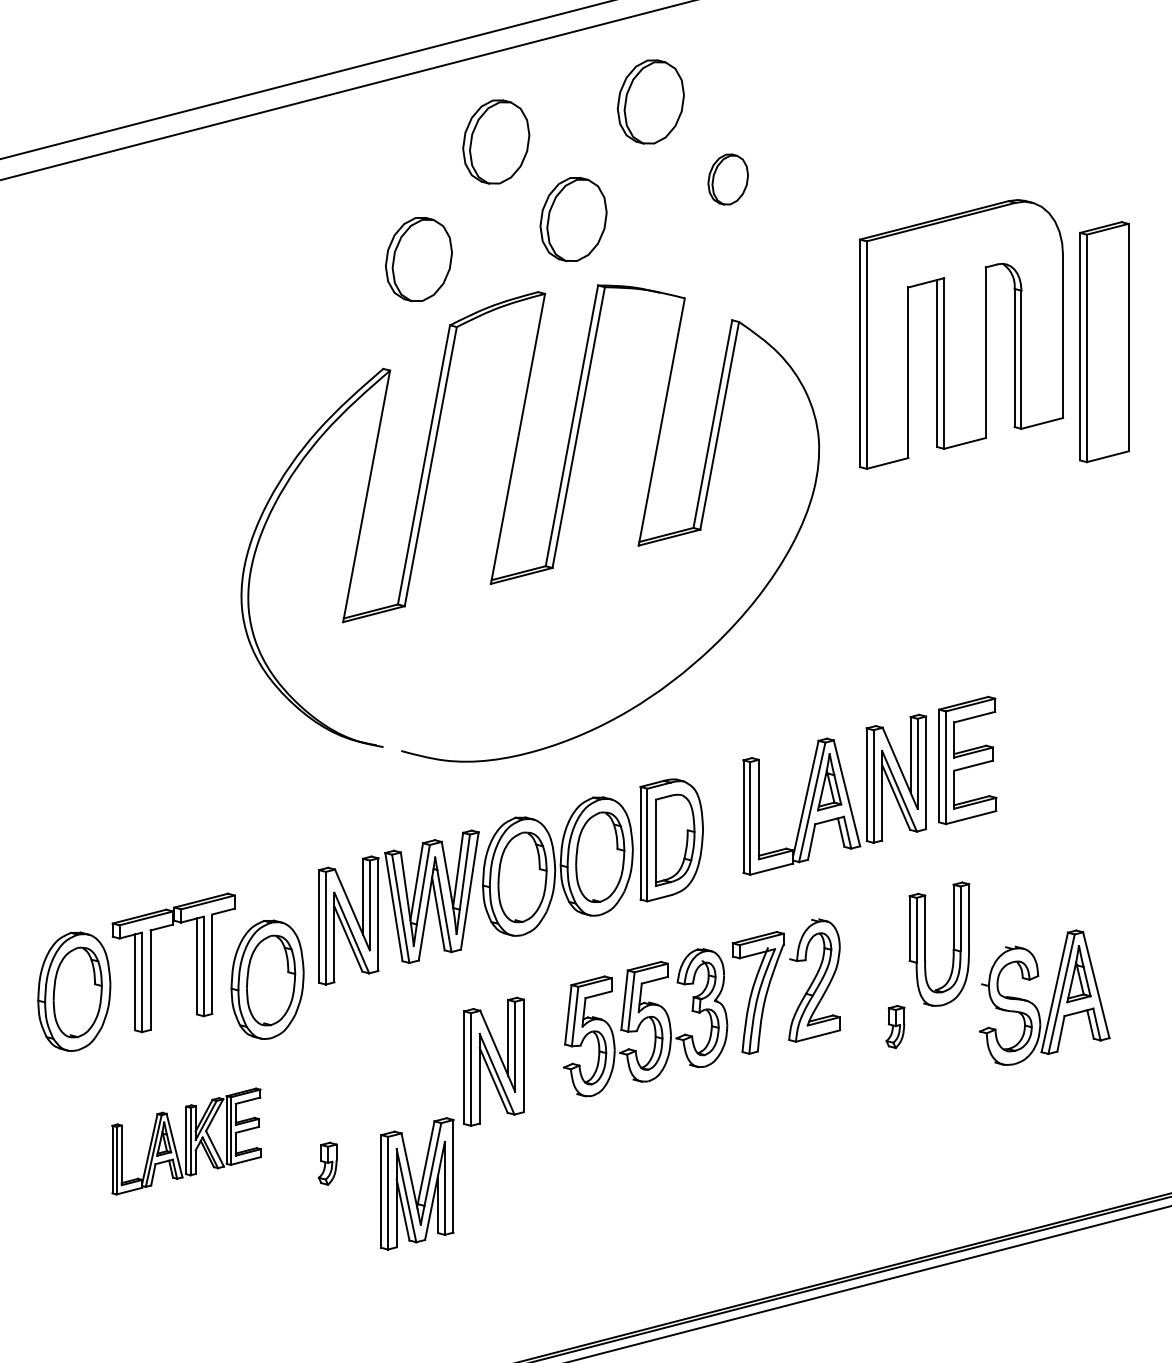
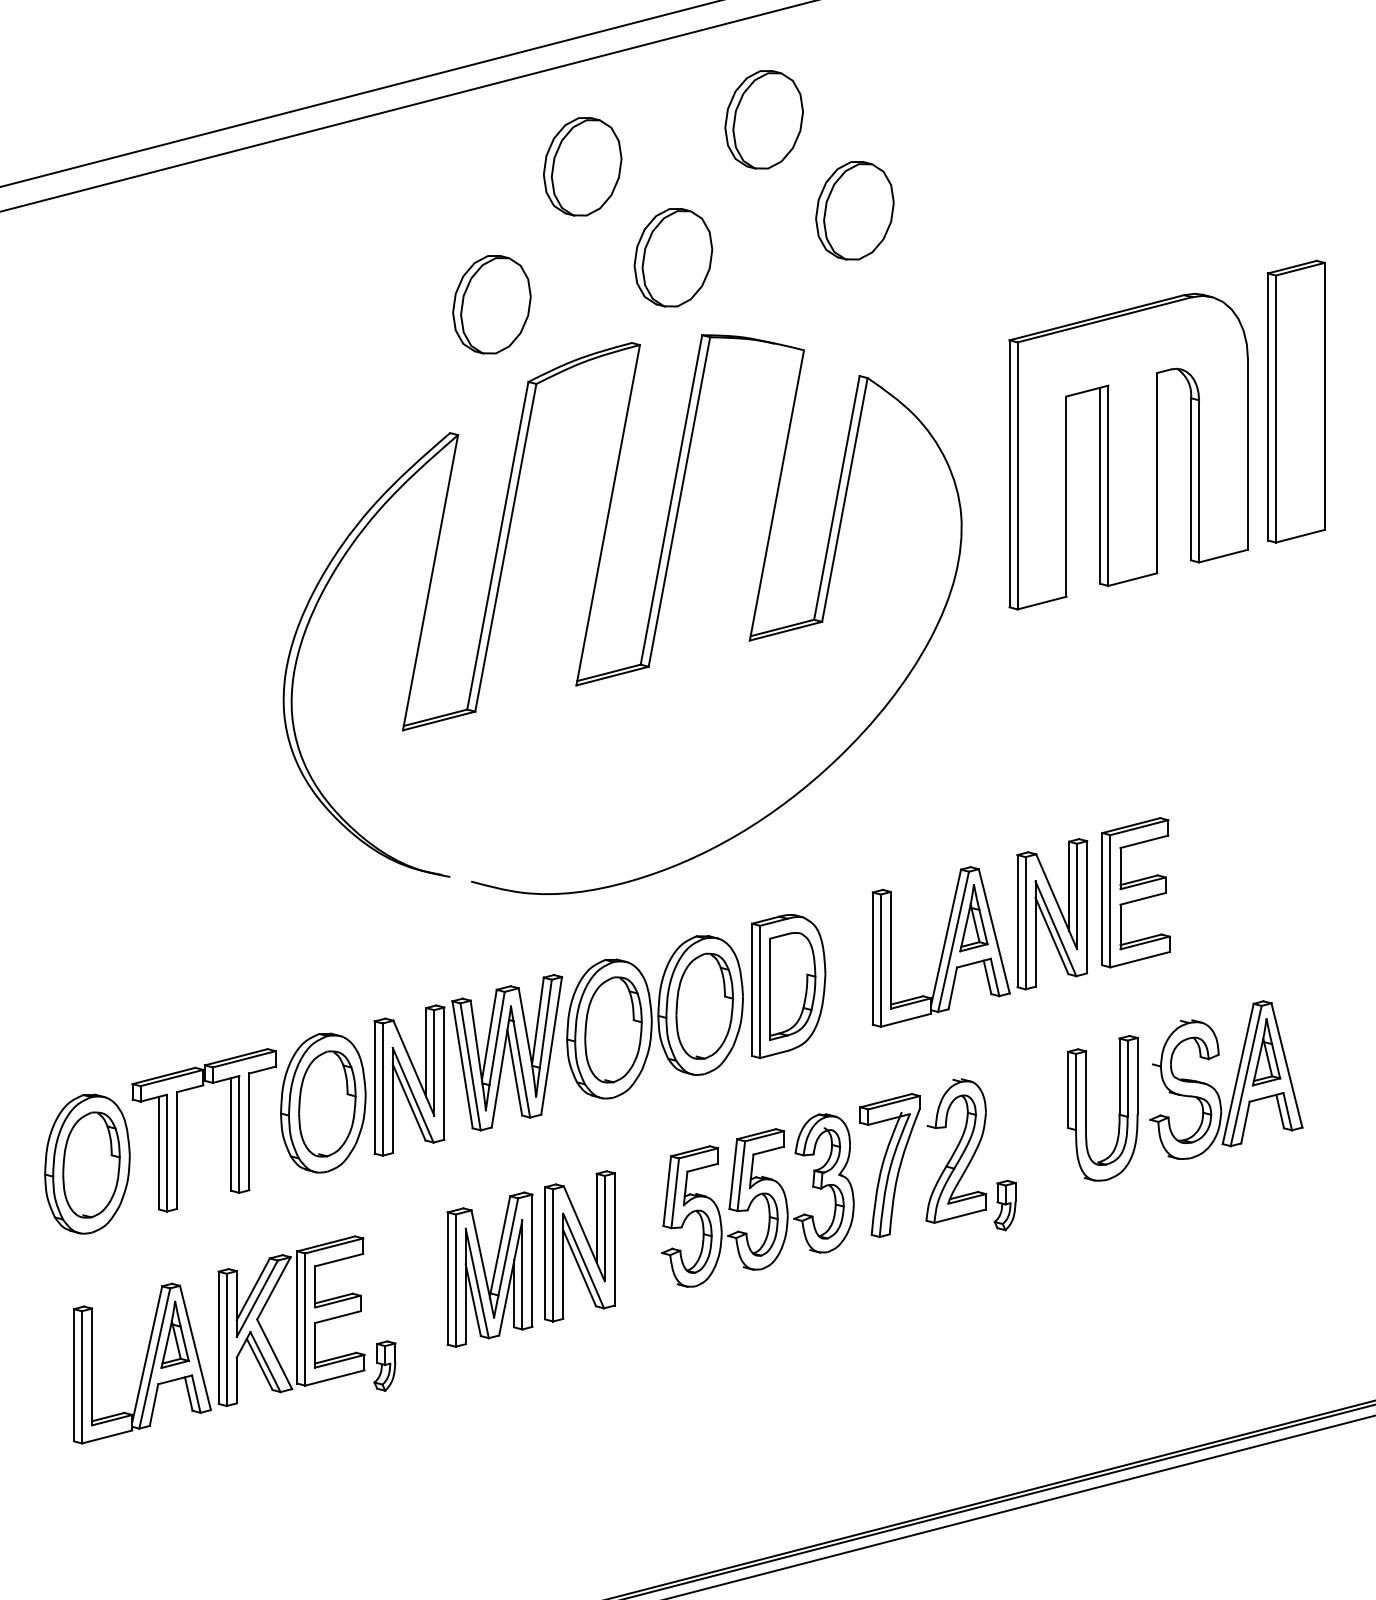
part: (727, 179) -> (854, 210), size x1.67
part: (961, 334) -> (1128, 451), moved
part: (267, 979) -> (323, 1102), moved
part: (1052, 998) -> (1235, 1080), moved
part: (894, 1026) -> (1004, 1205), moved
part: (186, 1141) -> (219, 1339), size x1.67
part: (416, 1183) -> (489, 1269), moved

